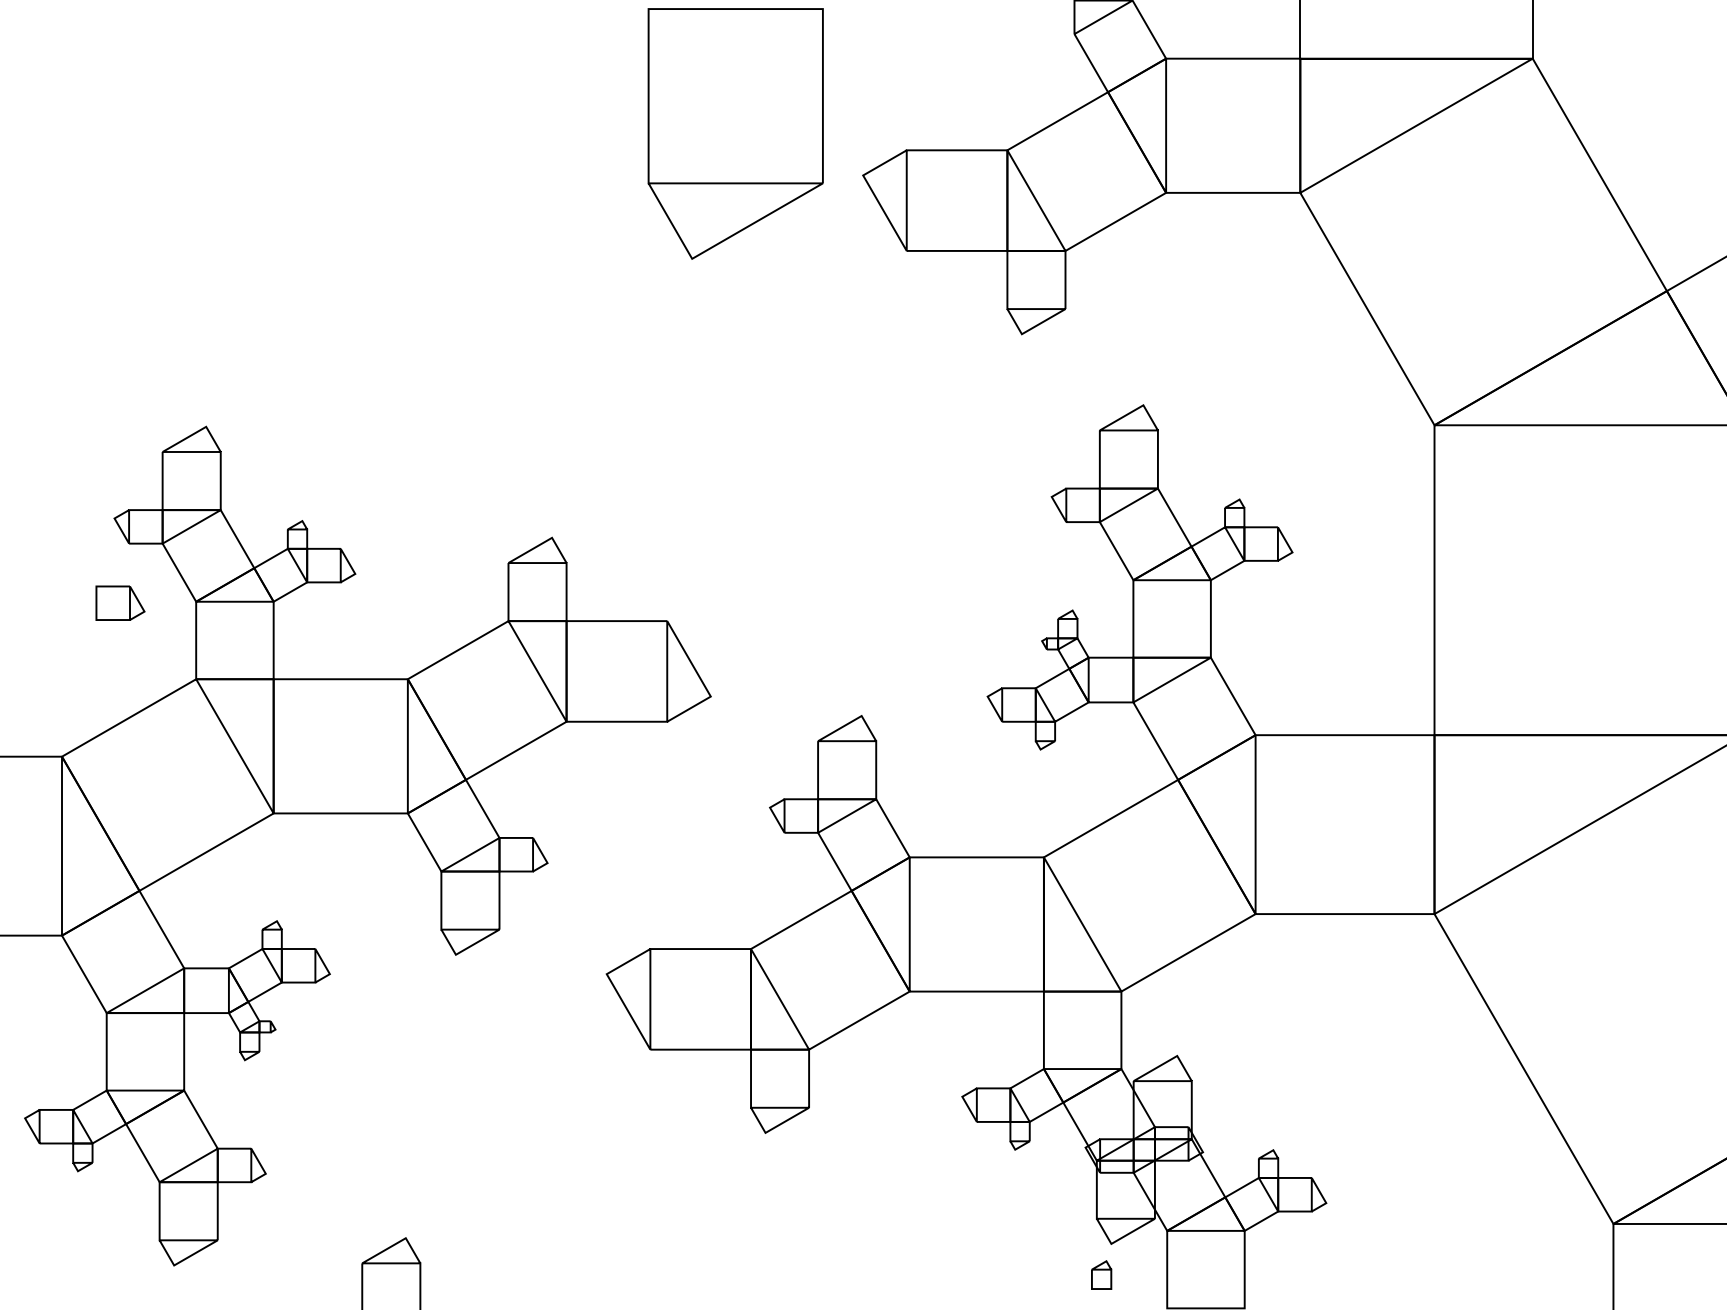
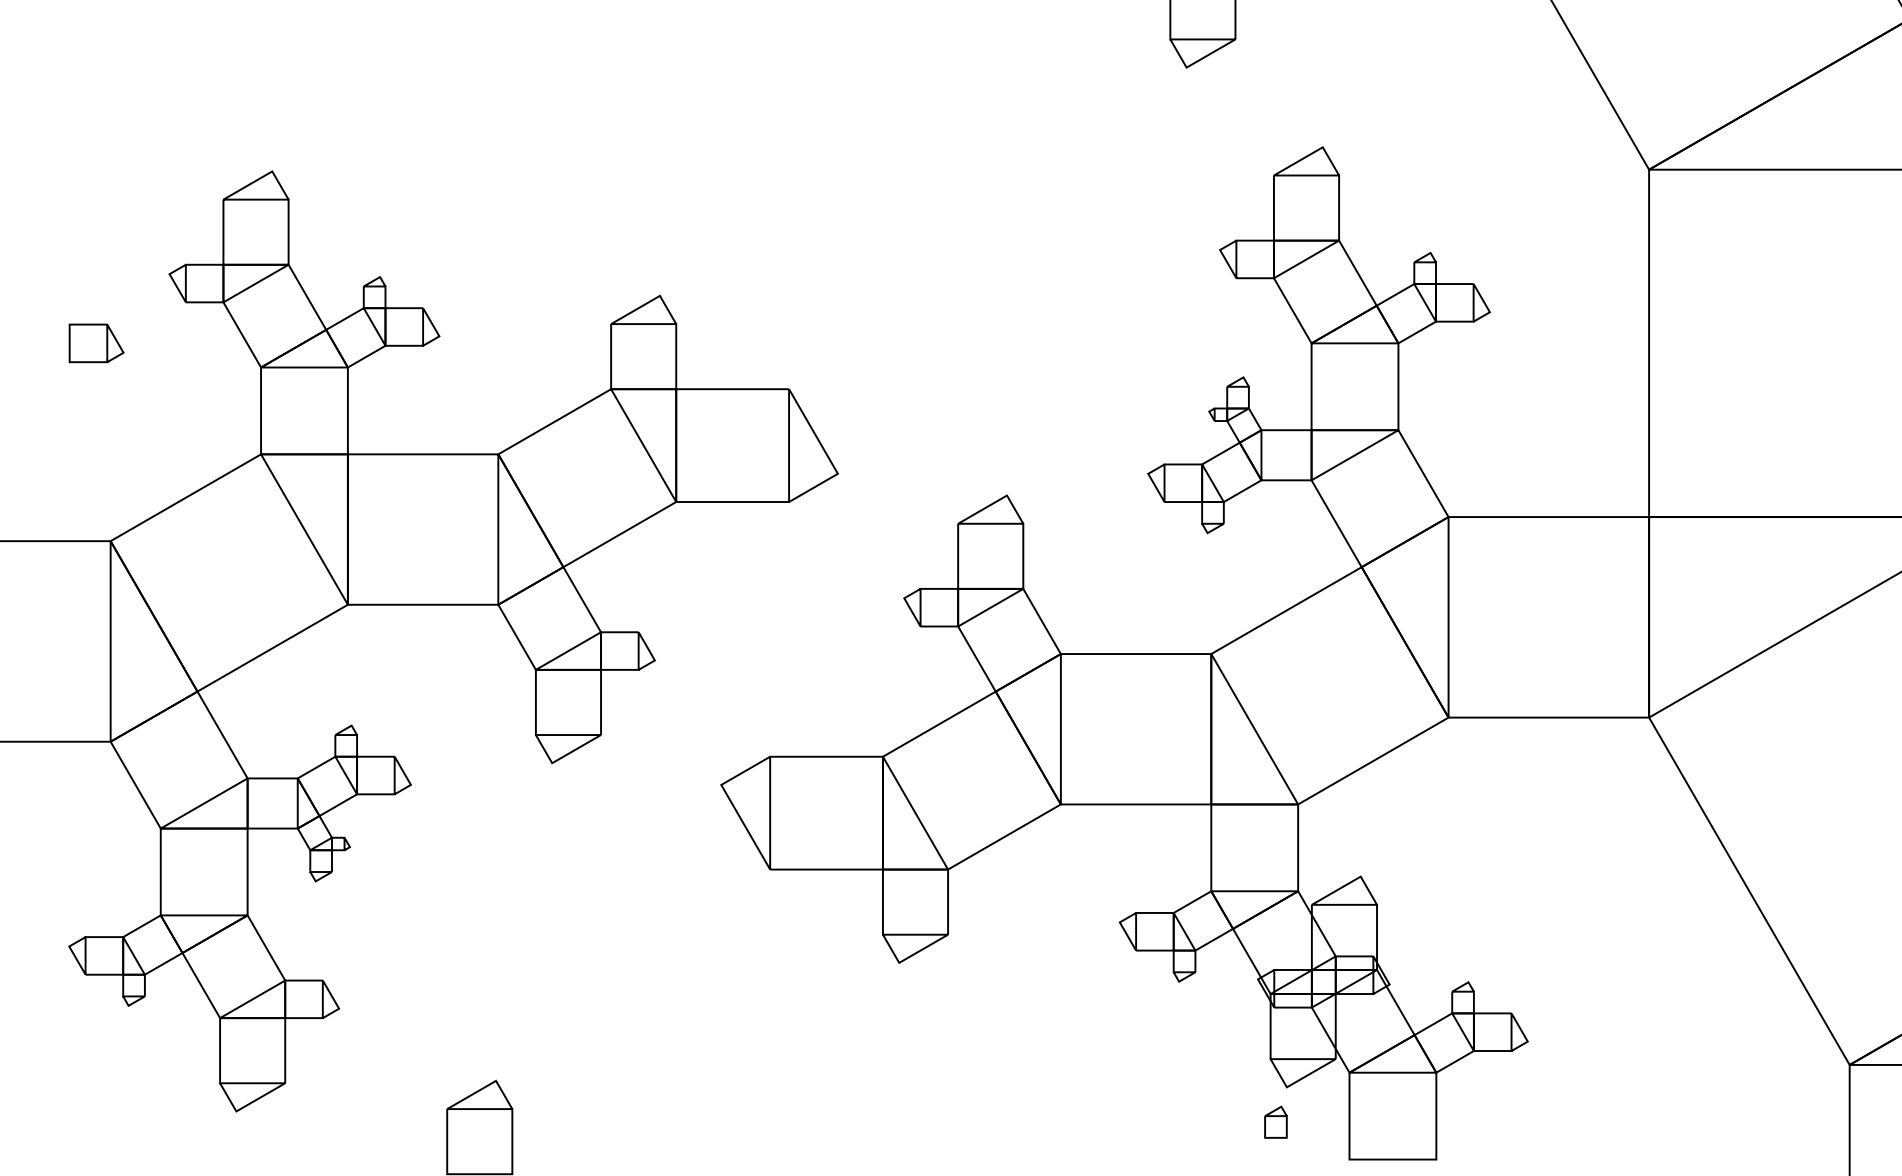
curve: (129, 602) -> (106, 342), moved

